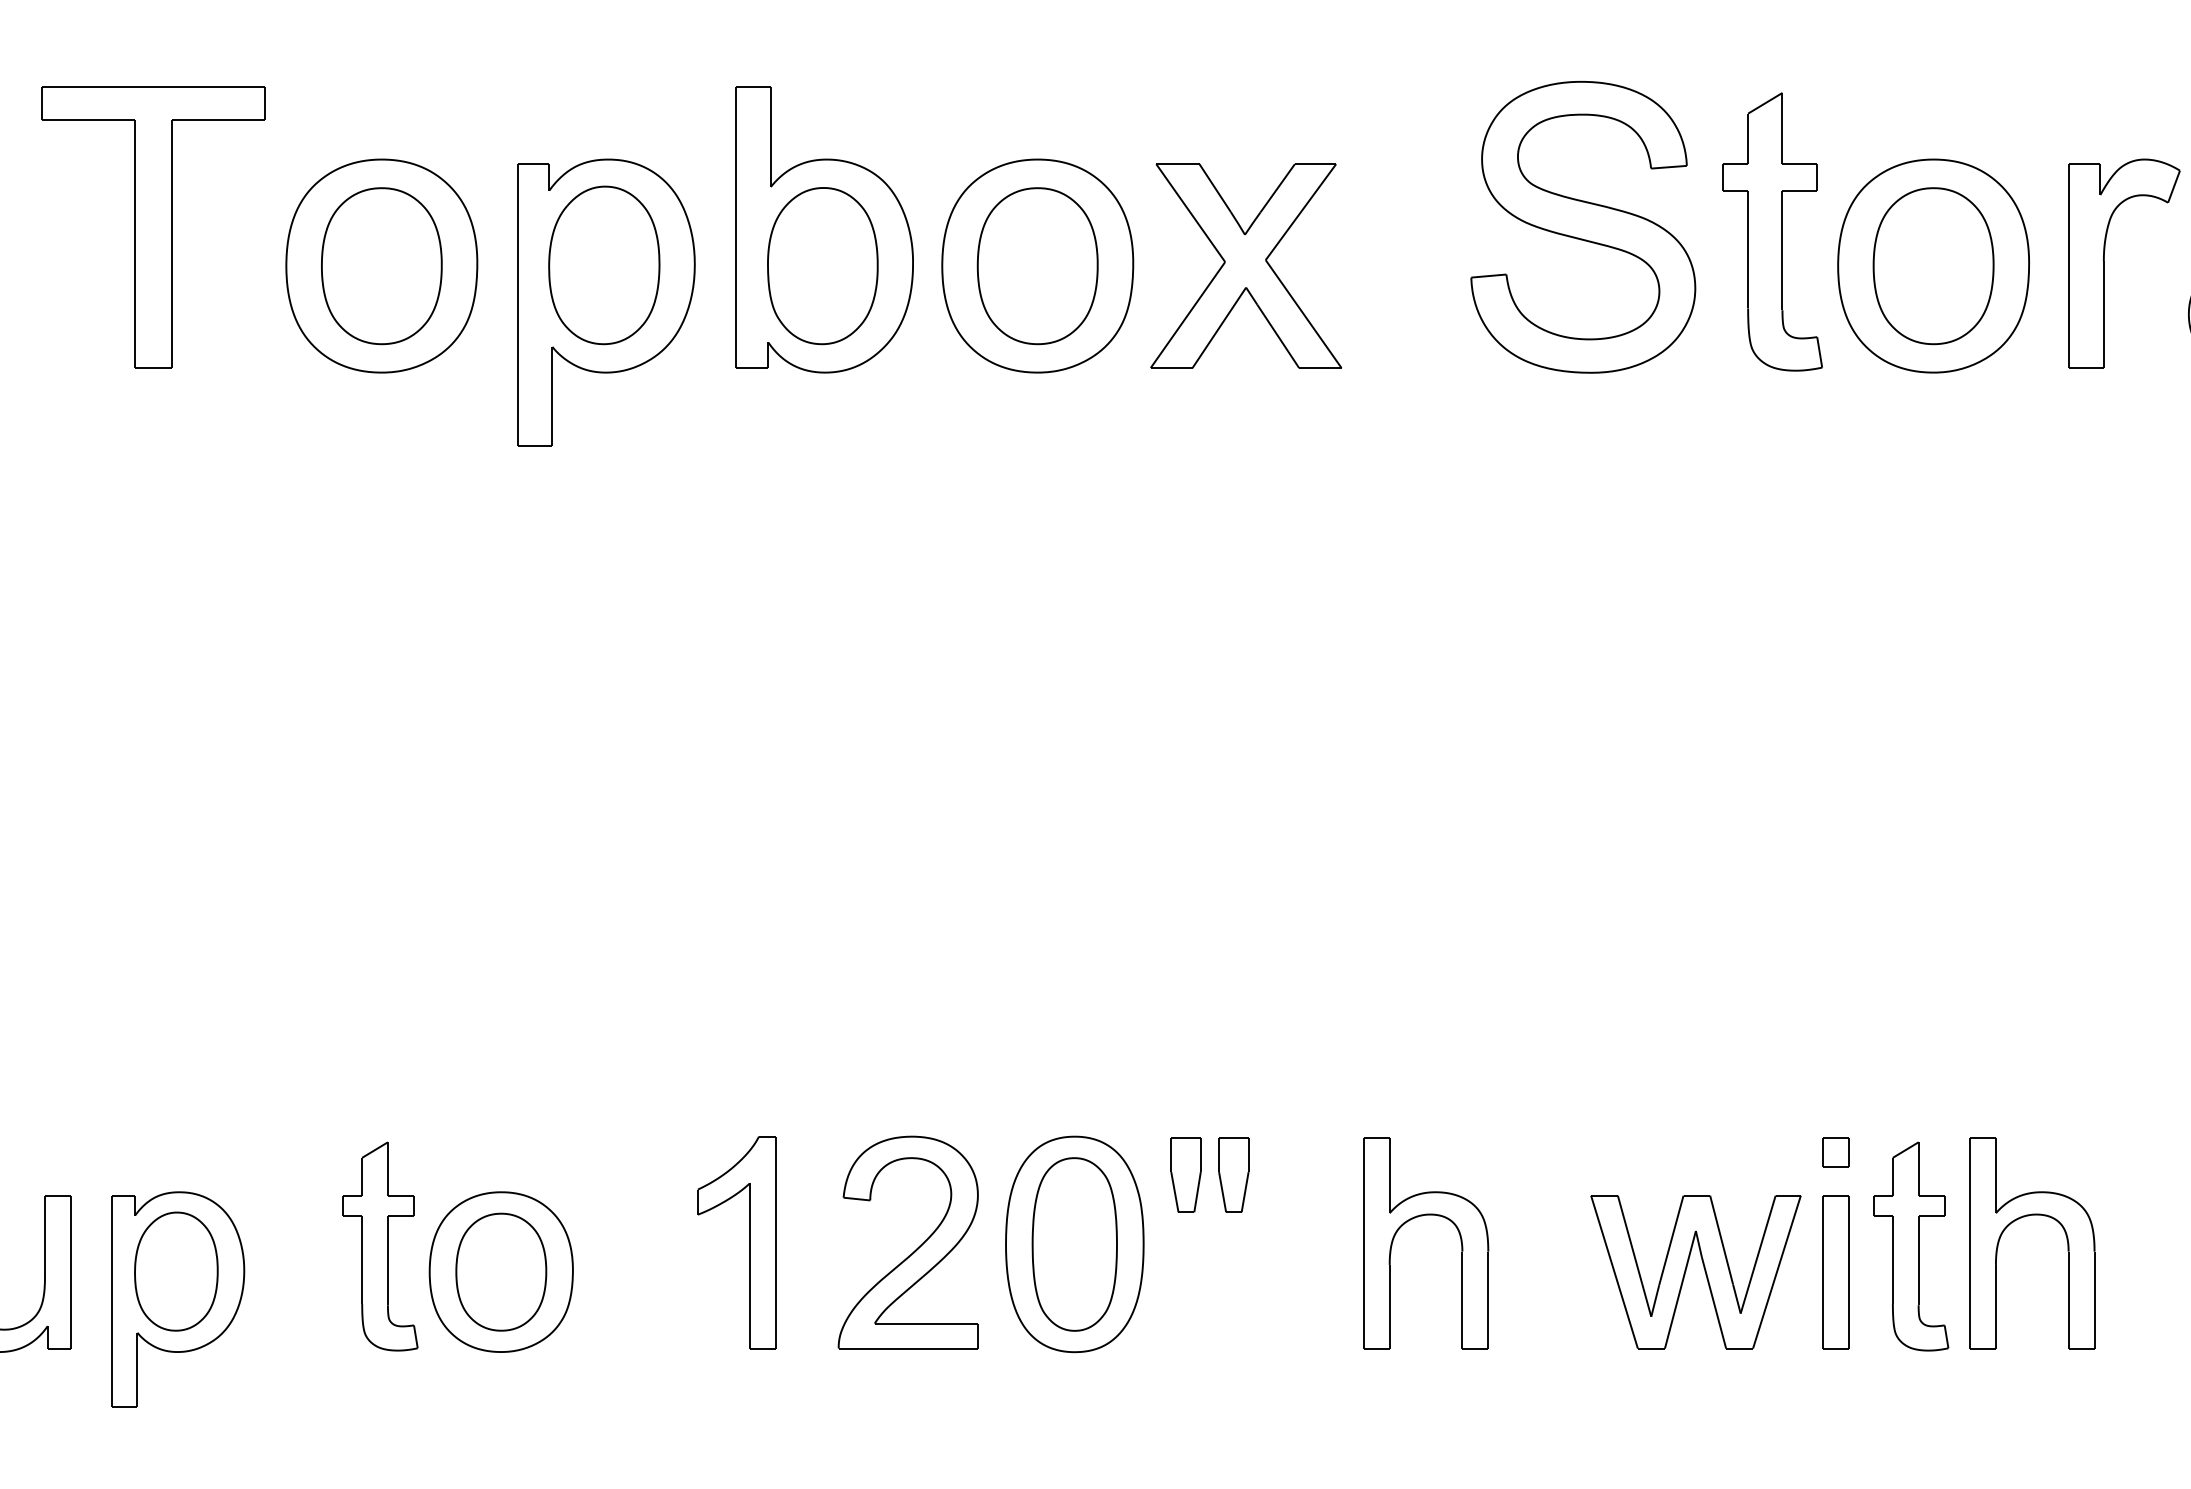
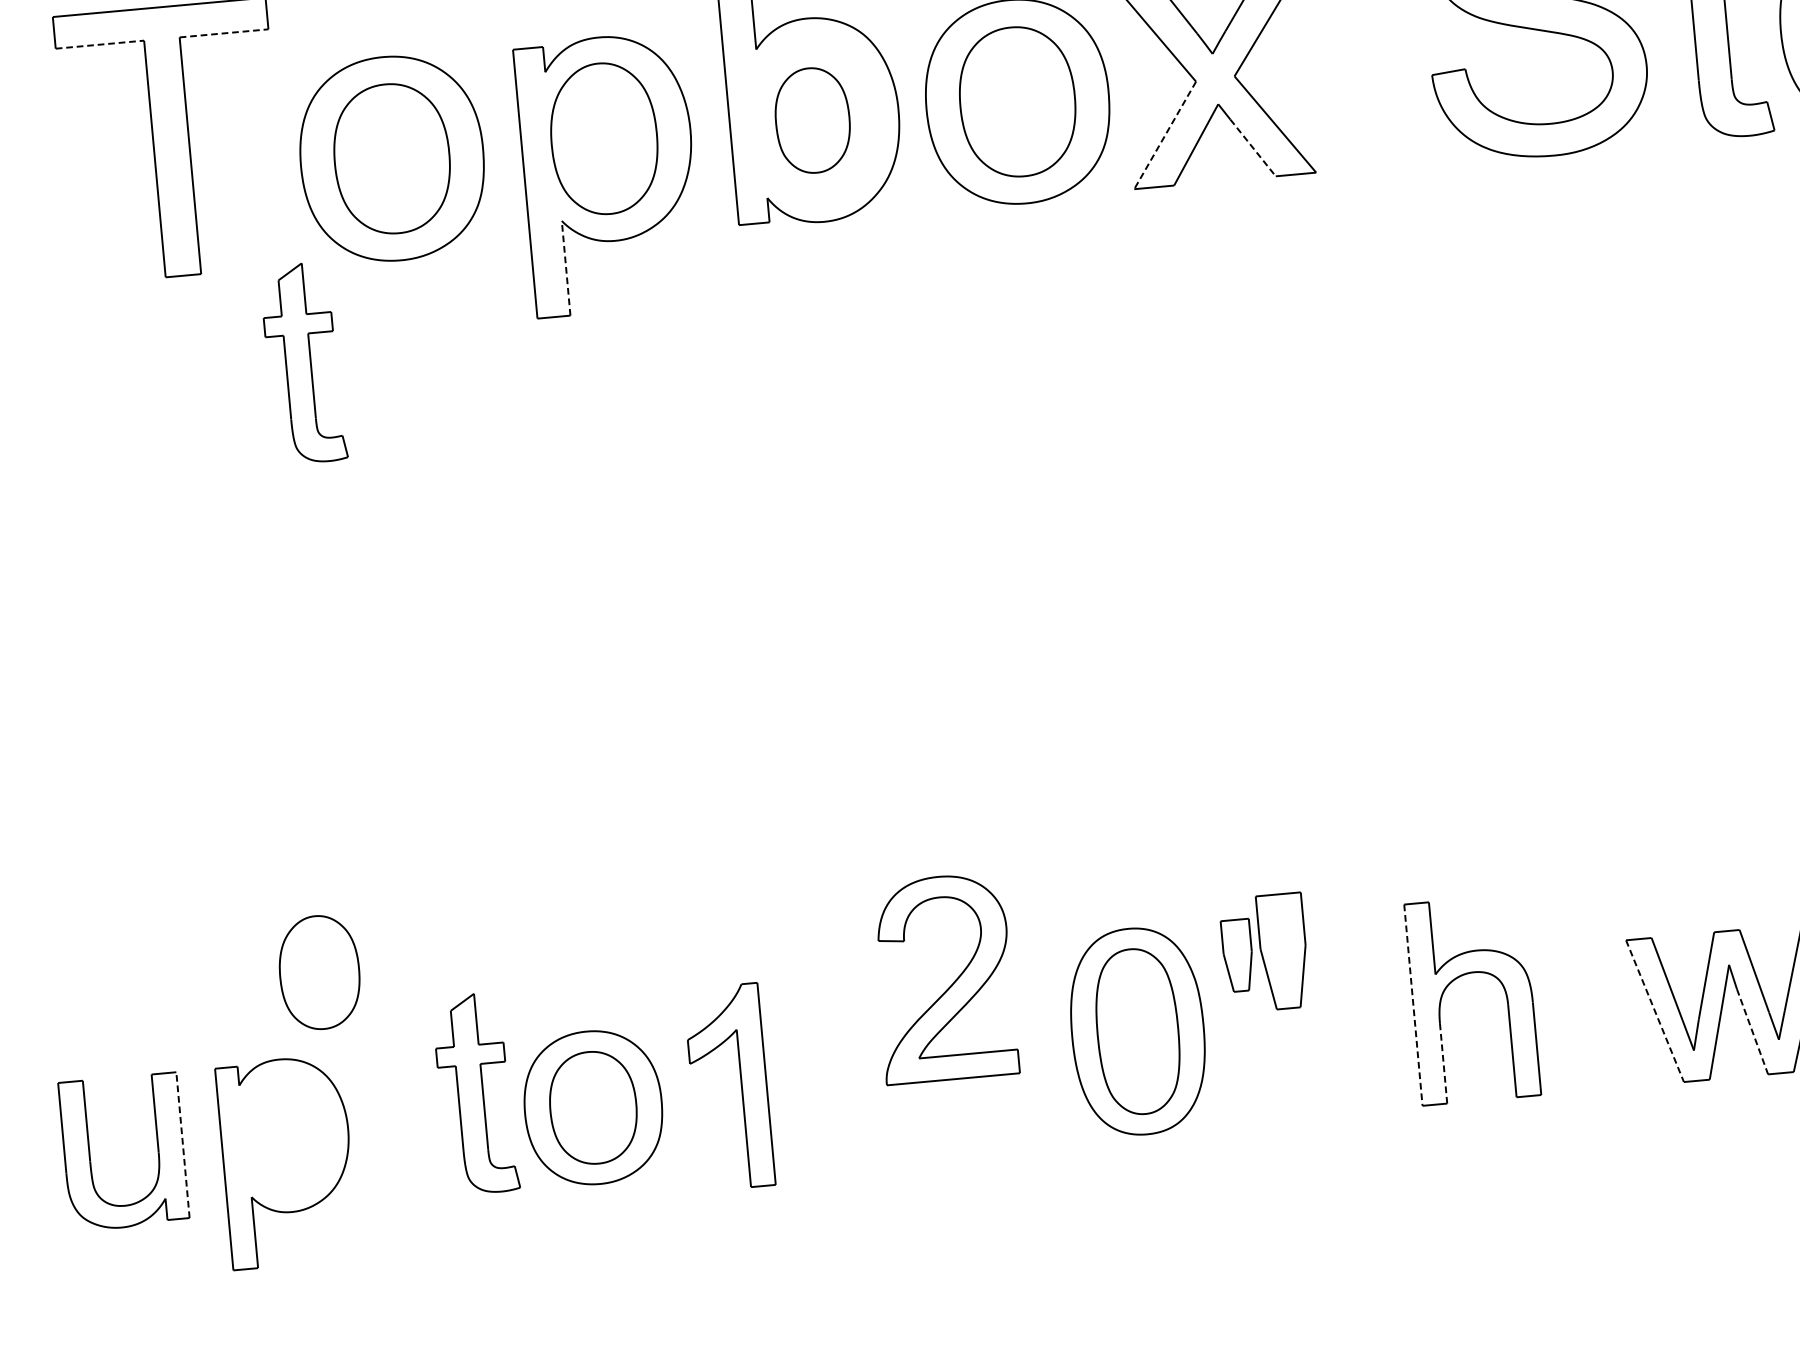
line: (89, 119) -> (100, 44), solid -> dashed
line: (218, 119) -> (223, 33), solid -> dashed
part: (822, 266) -> (812, 120), size x0.7
line: (1187, 315) -> (1164, 135), solid -> dashed
line: (1278, 336) -> (1253, 148), solid -> dashed
line: (552, 396) -> (566, 268), solid -> dashed
part: (270, 470) -> (303, 363), added
part: (1233, 1174) -> (1283, 951), size x1.6
part: (749, 1242) -> (741, 1085), moved
line: (1363, 1243) -> (1413, 1005), solid -> dashed
part: (915, 1249) -> (951, 984), moved
line: (70, 1271) -> (182, 1144), solid -> dashed
part: (176, 1271) -> (319, 972), moved
line: (1614, 1272) -> (1655, 1011), solid -> dashed
line: (1714, 1303) -> (1753, 1032), solid -> dashed
line: (1389, 1306) -> (1443, 1063), solid -> dashed

